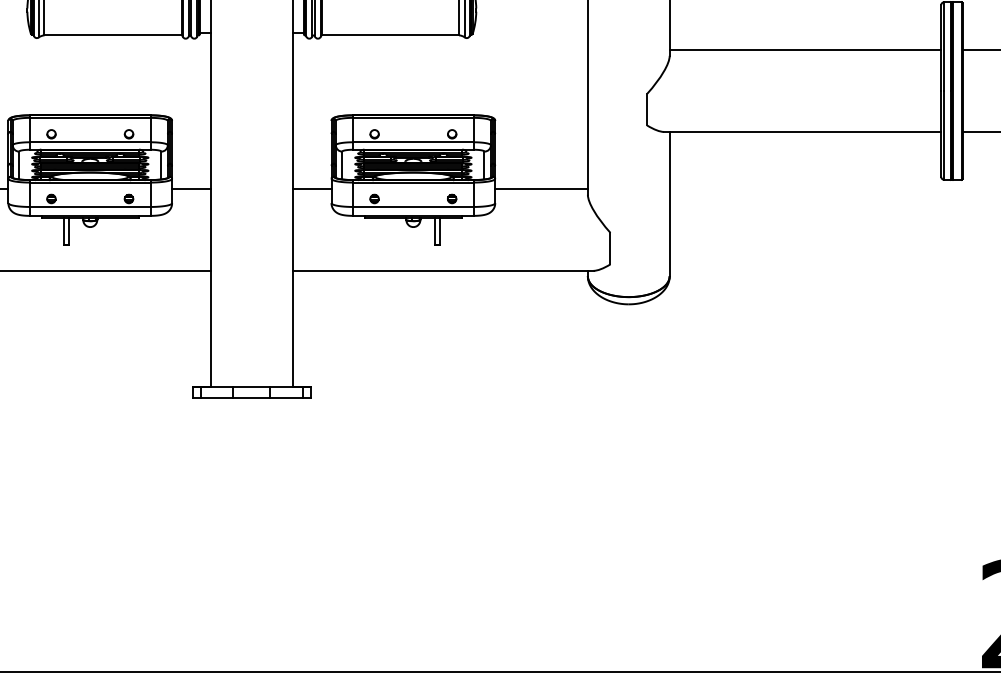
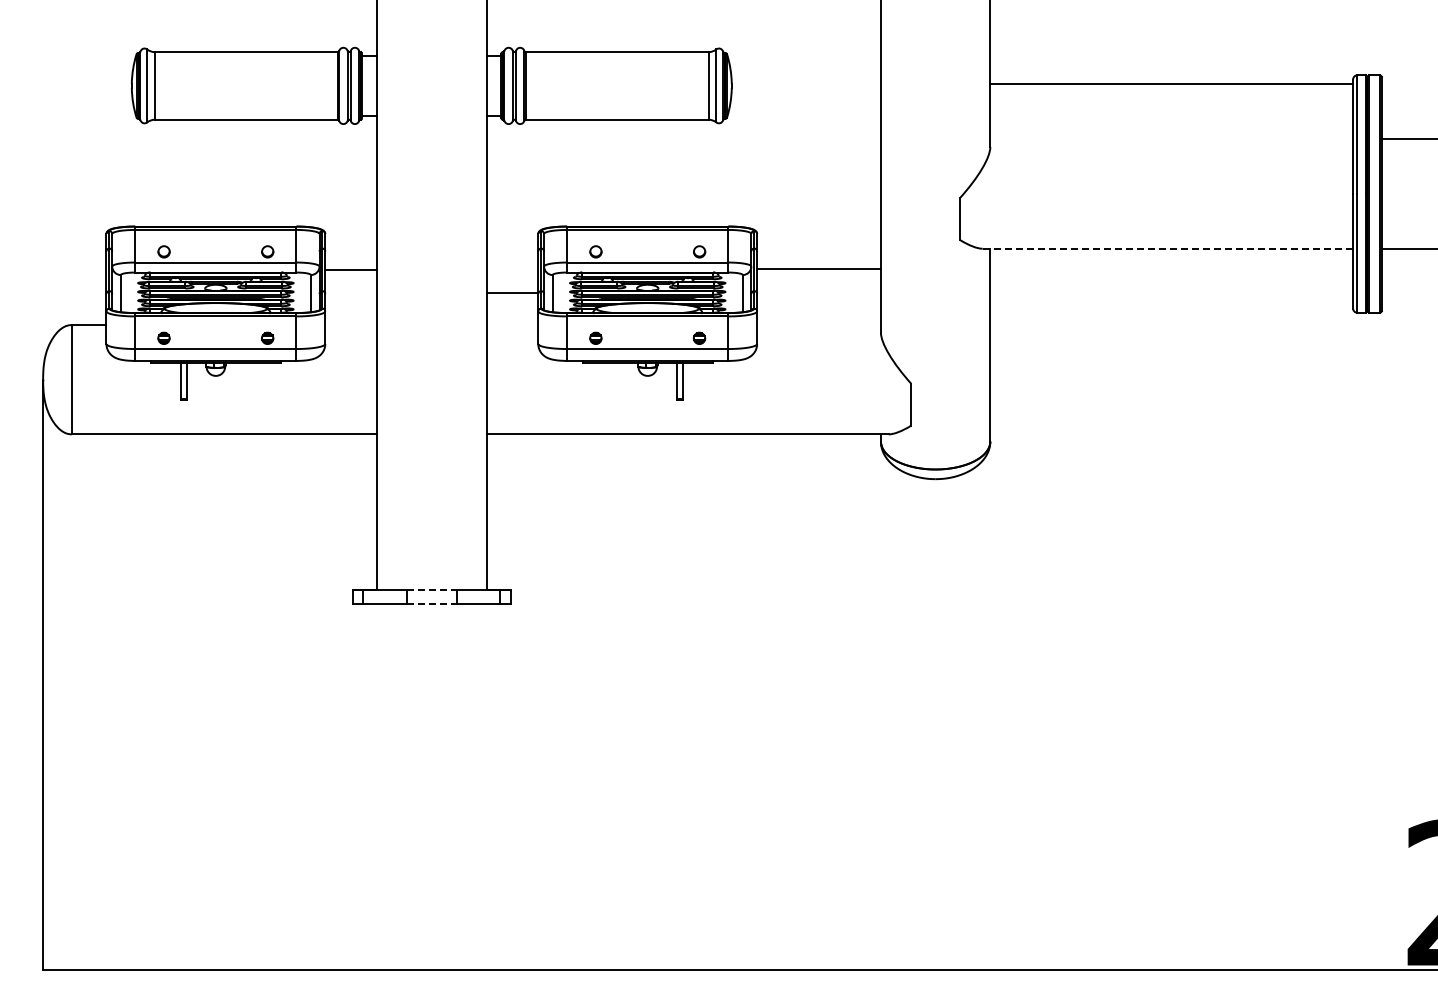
line: (805, 50) -> (1171, 84), moved
line: (803, 131) -> (1168, 248), solid -> dashed
line: (191, 189) -> (351, 270), moved
line: (312, 189) -> (512, 293), moved
line: (541, 189) -> (818, 269), moved
line: (251, 387) -> (431, 590), solid -> dashed
line: (251, 398) -> (431, 604), solid -> dashed

